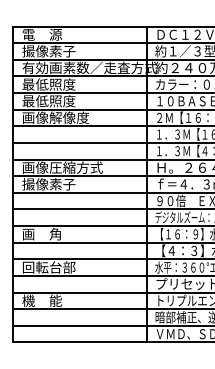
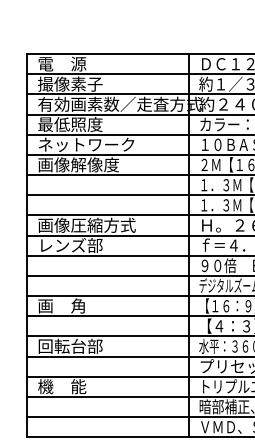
text: (61, 101) -> (85, 145), 最低照度 -> ネットワーク
text: (48, 184) -> (69, 245), 撮像素子 -> レンズ部

